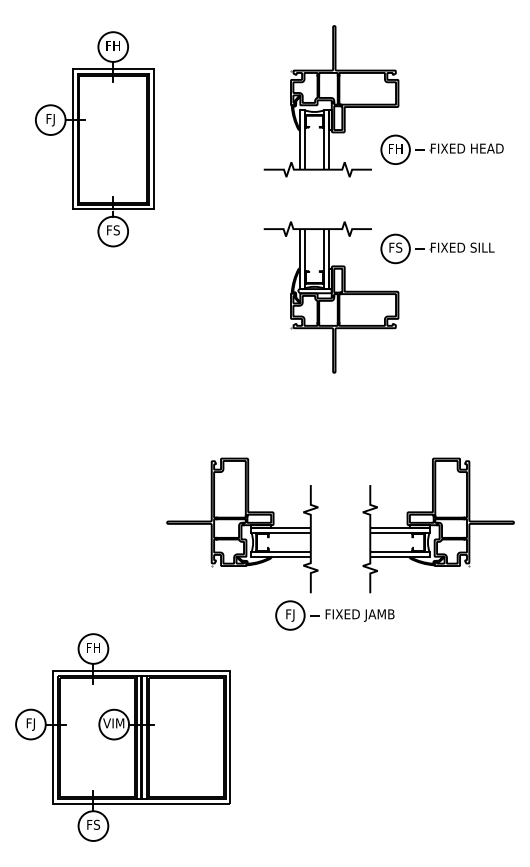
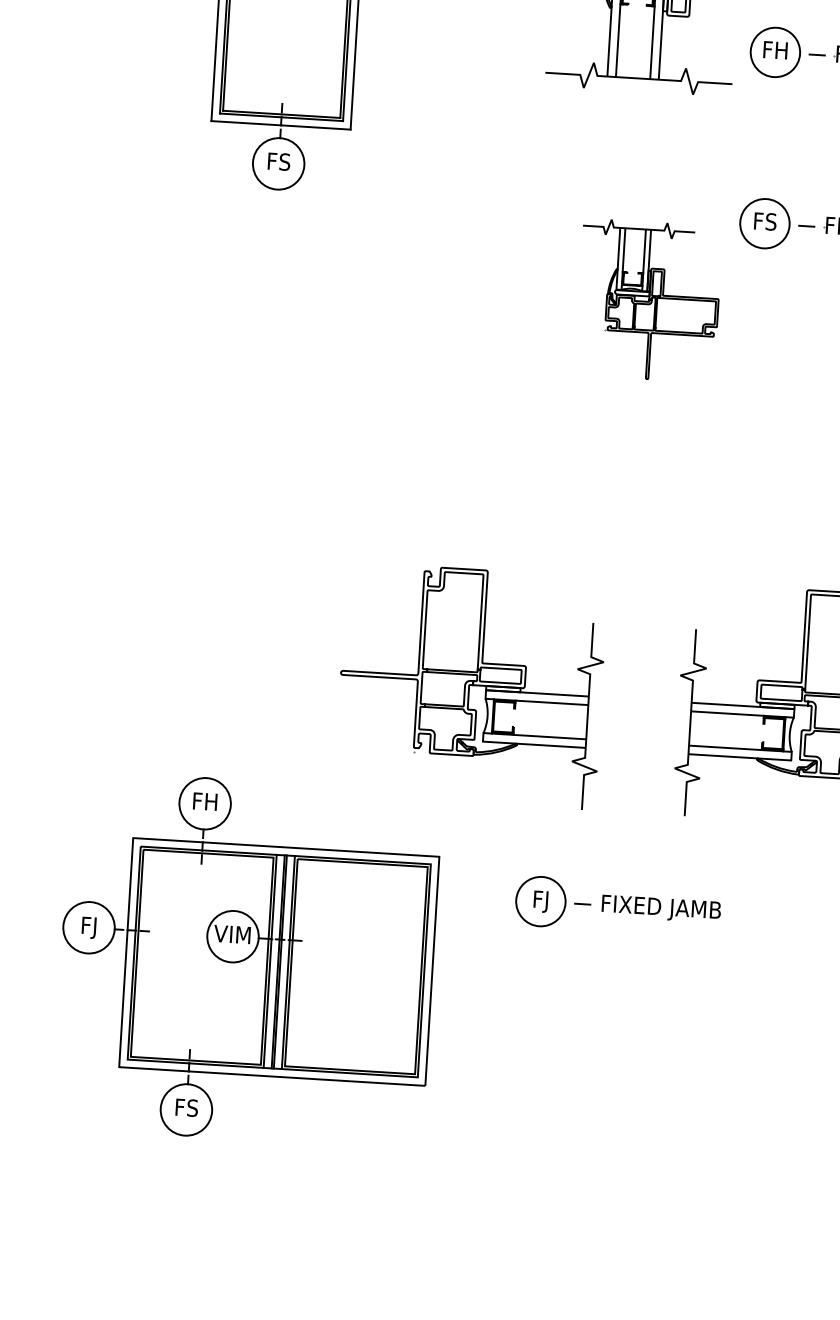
part: (331, 297) -> (648, 300), size x0.6
part: (334, 615) -> (617, 906), moved
part: (122, 737) -> (246, 959), moved

